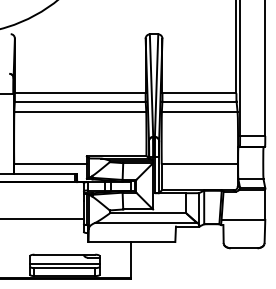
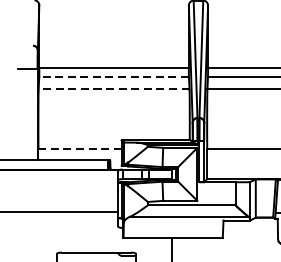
line: (79, 101) -> (113, 77), solid -> dashed
line: (80, 112) -> (114, 89), solid -> dashed
line: (50, 164) -> (80, 149), solid -> dashed

